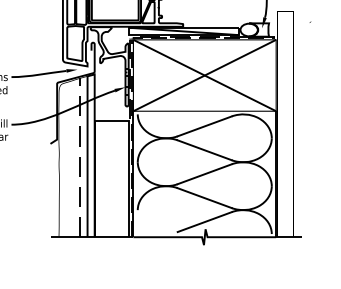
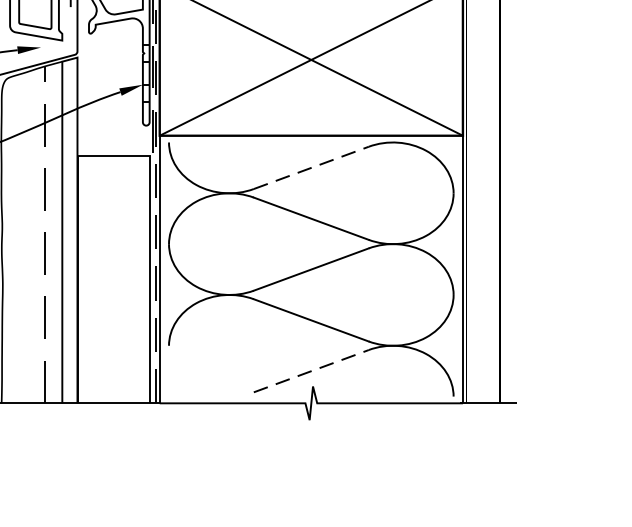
line: (204, 126) -> (310, 168), solid -> dashed
line: (204, 222) -> (310, 372), solid -> dashed

